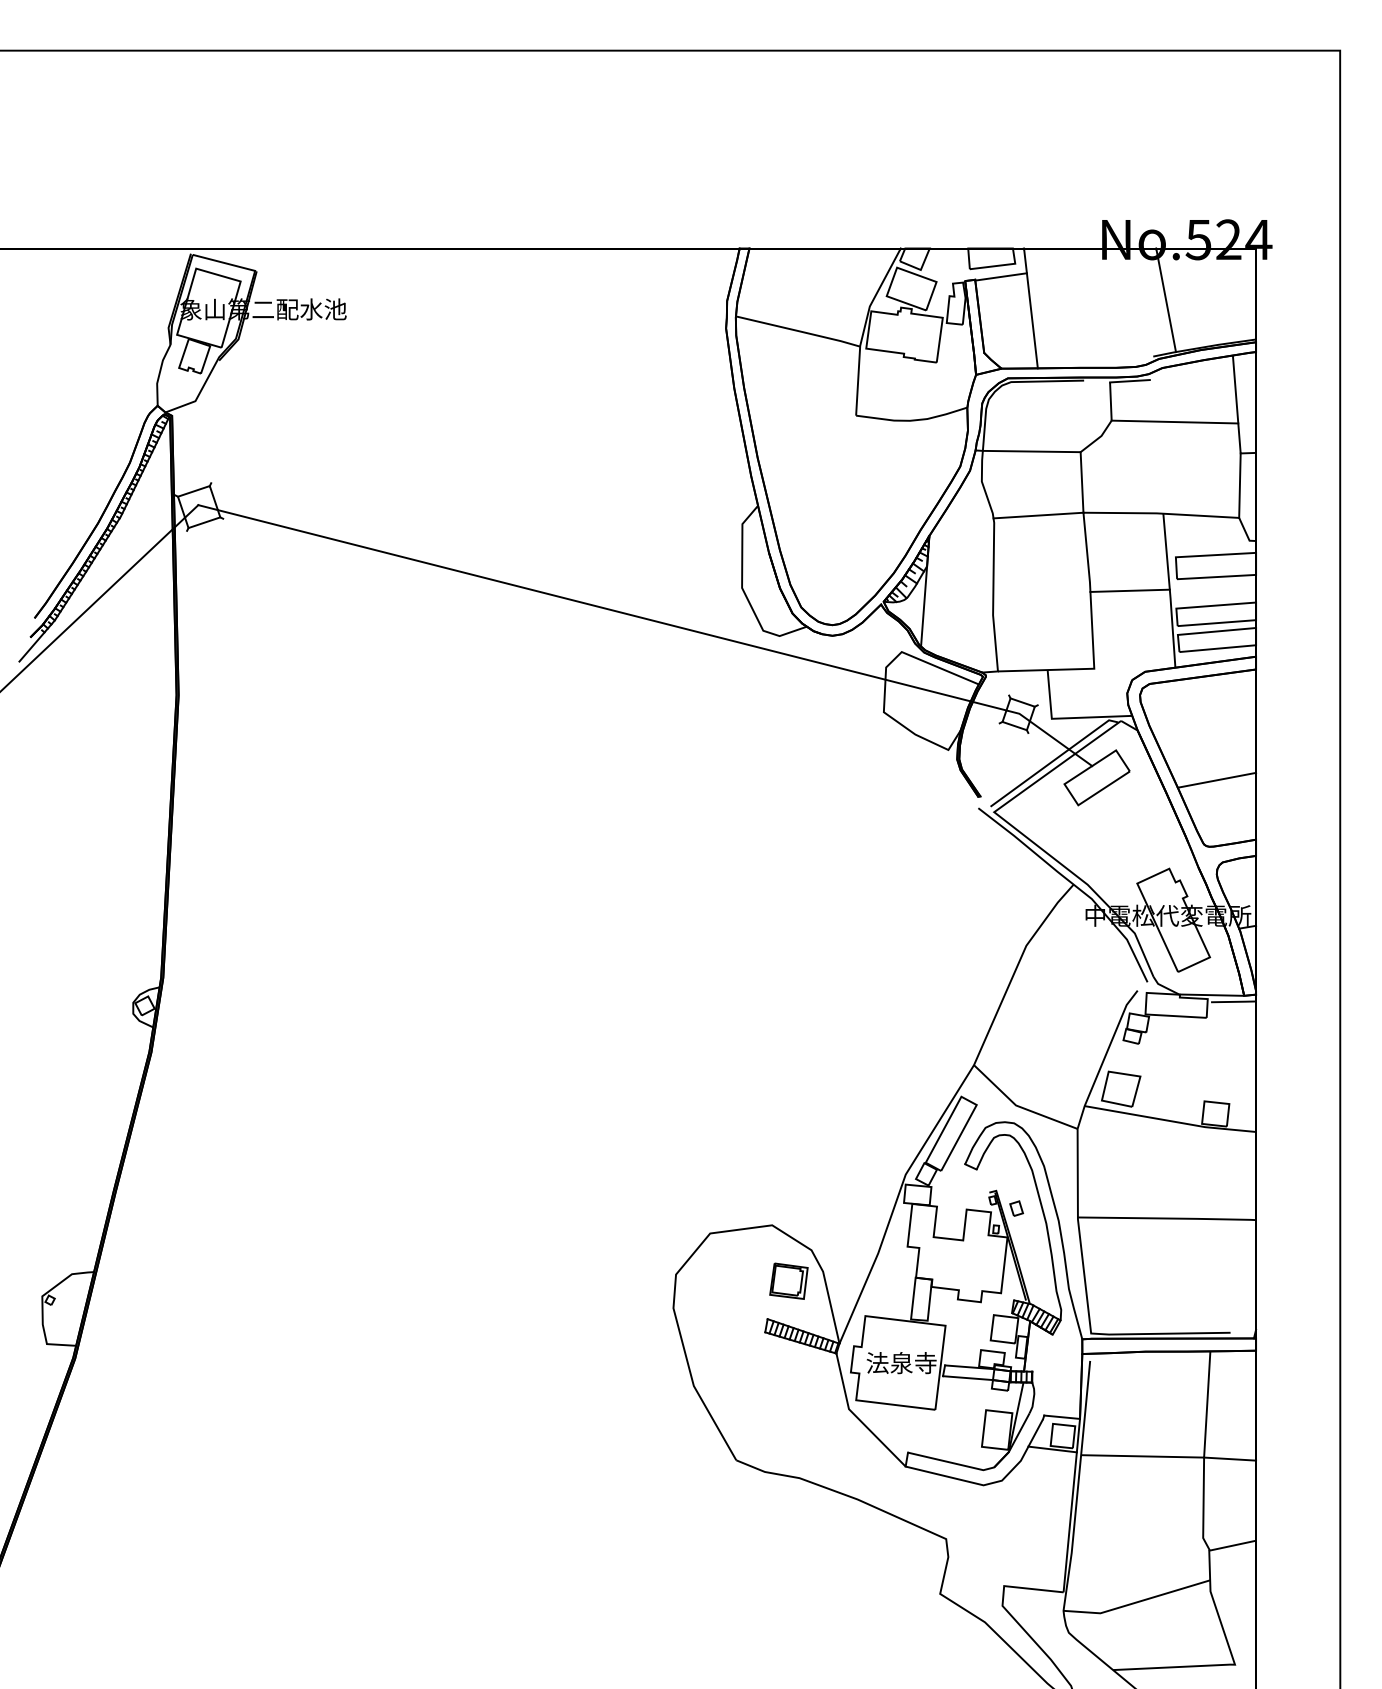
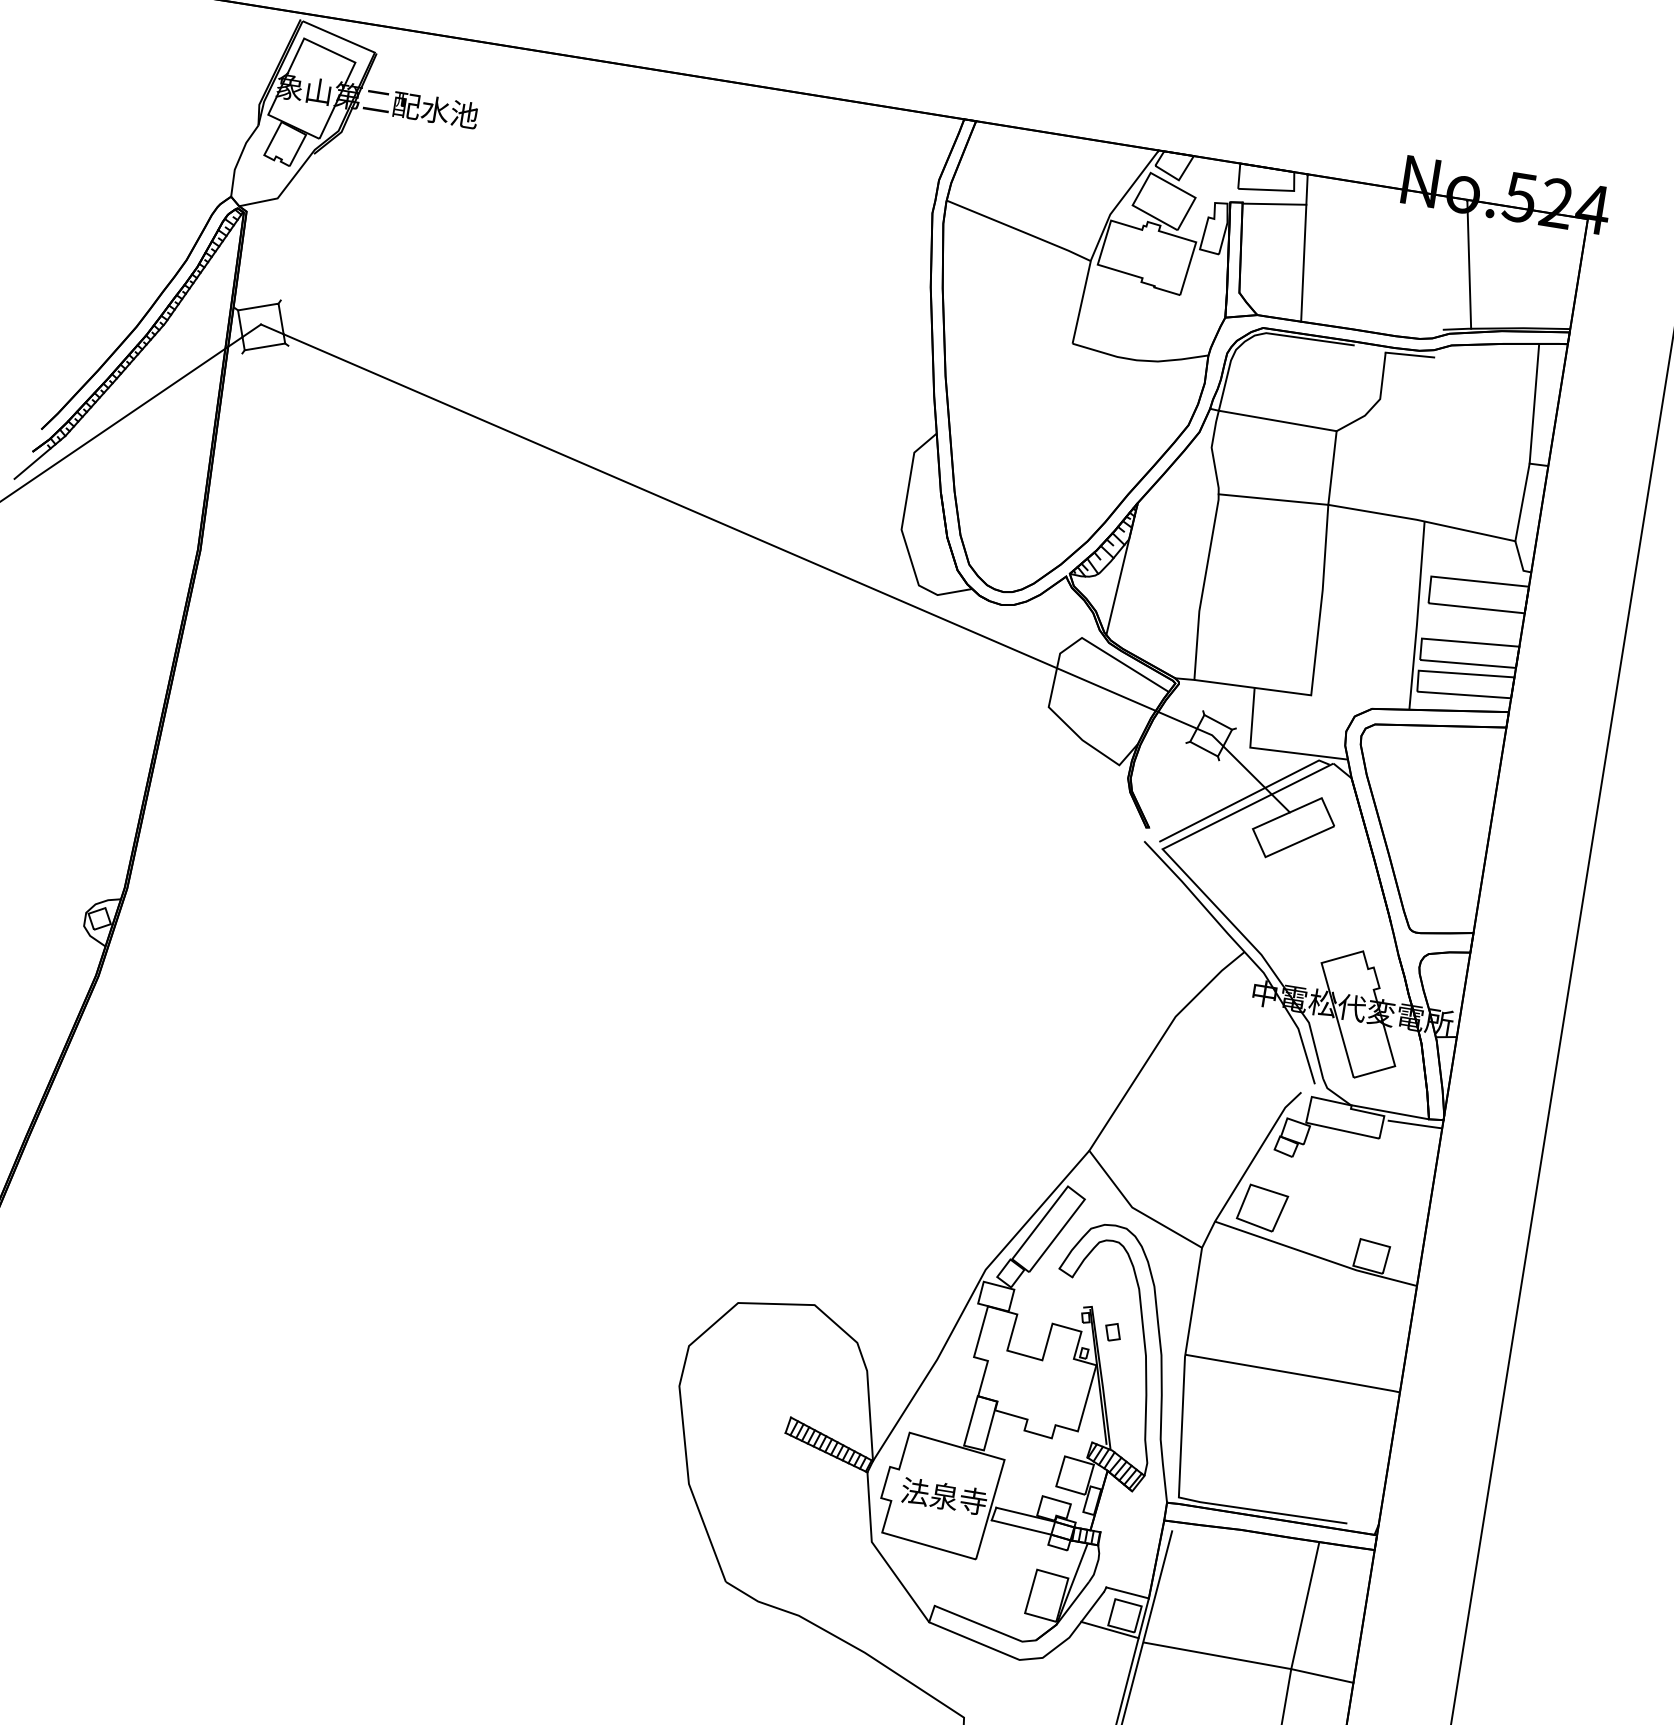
line: (1174, 421) -> (1455, 412), removed
line: (1129, 590) -> (1368, 607), removed
line: (1216, 779) -> (1437, 852), removed
part: (788, 1280) -> (823, 1374), removed

